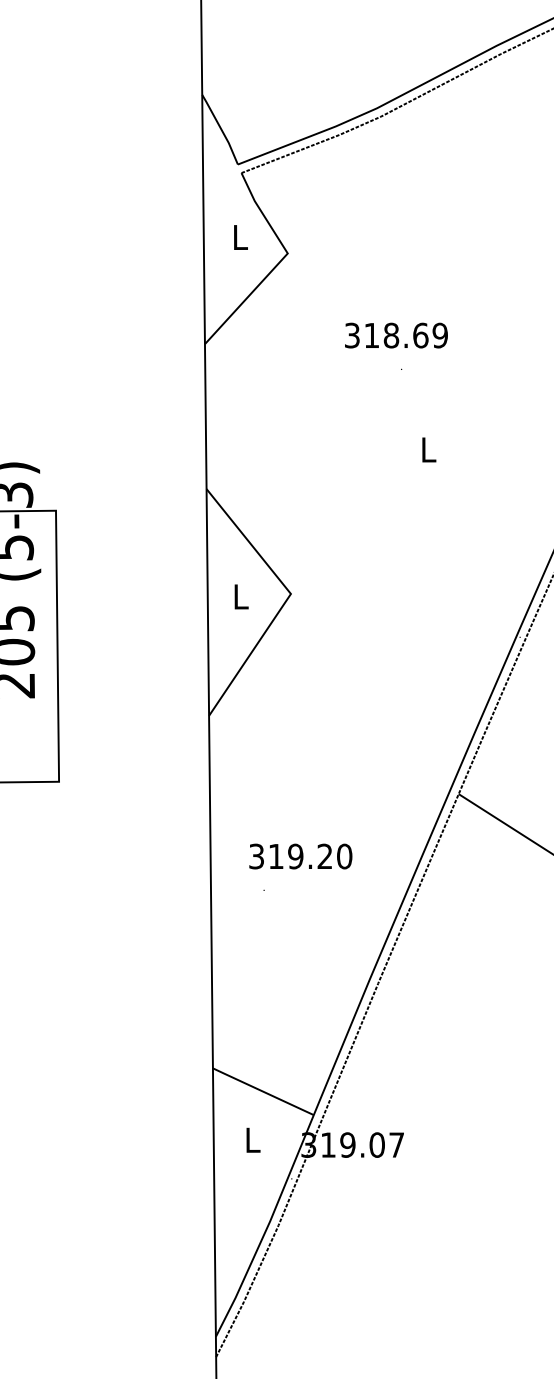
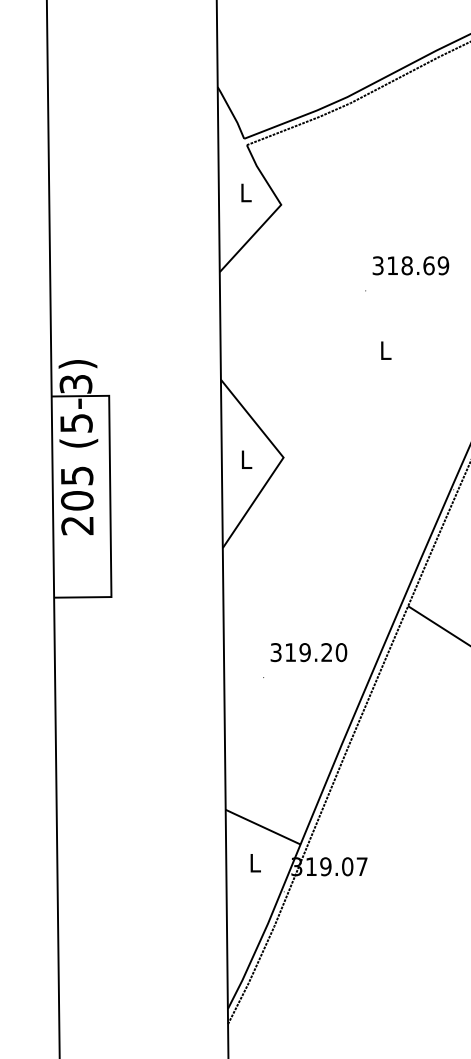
text: (395, 335) -> (410, 265), moved
text: (300, 856) -> (308, 652), moved

